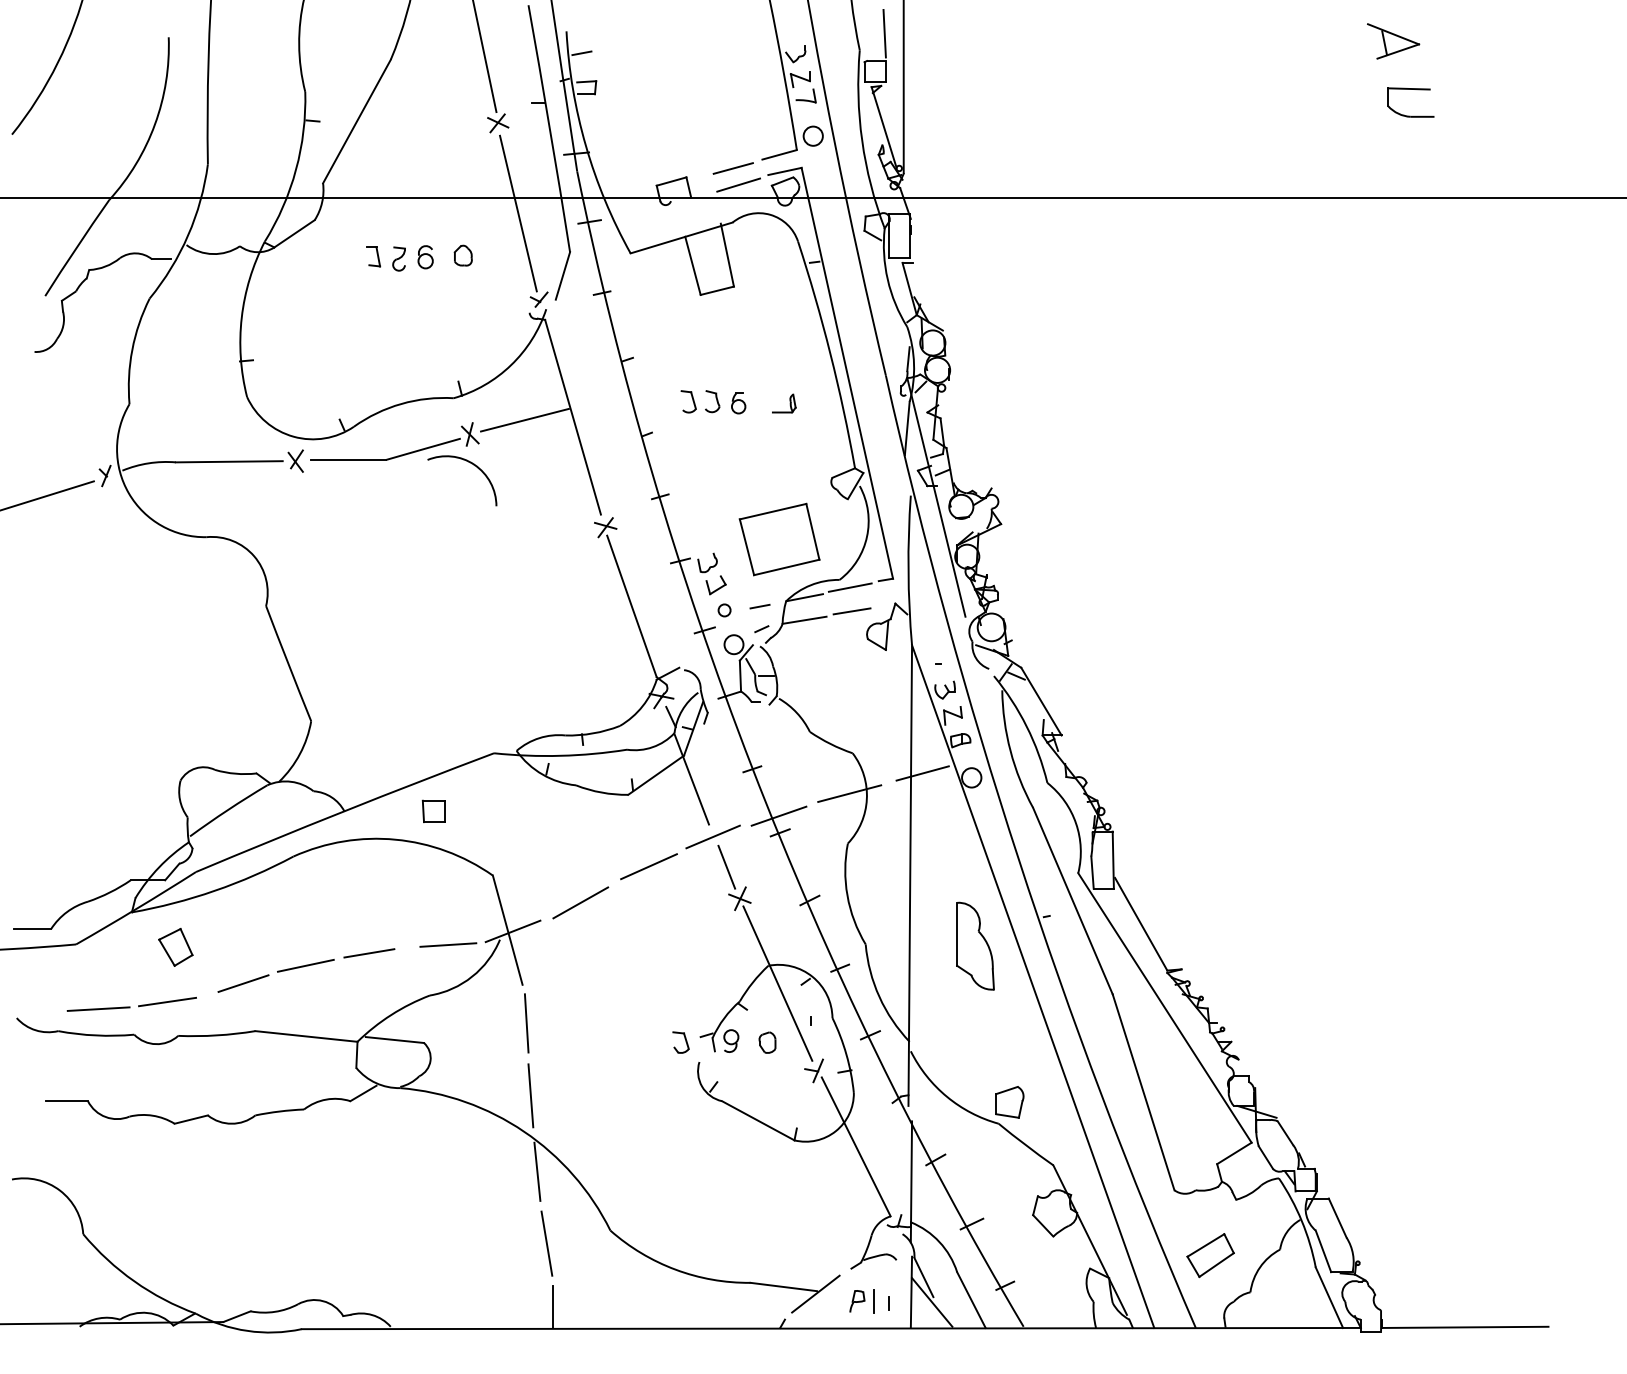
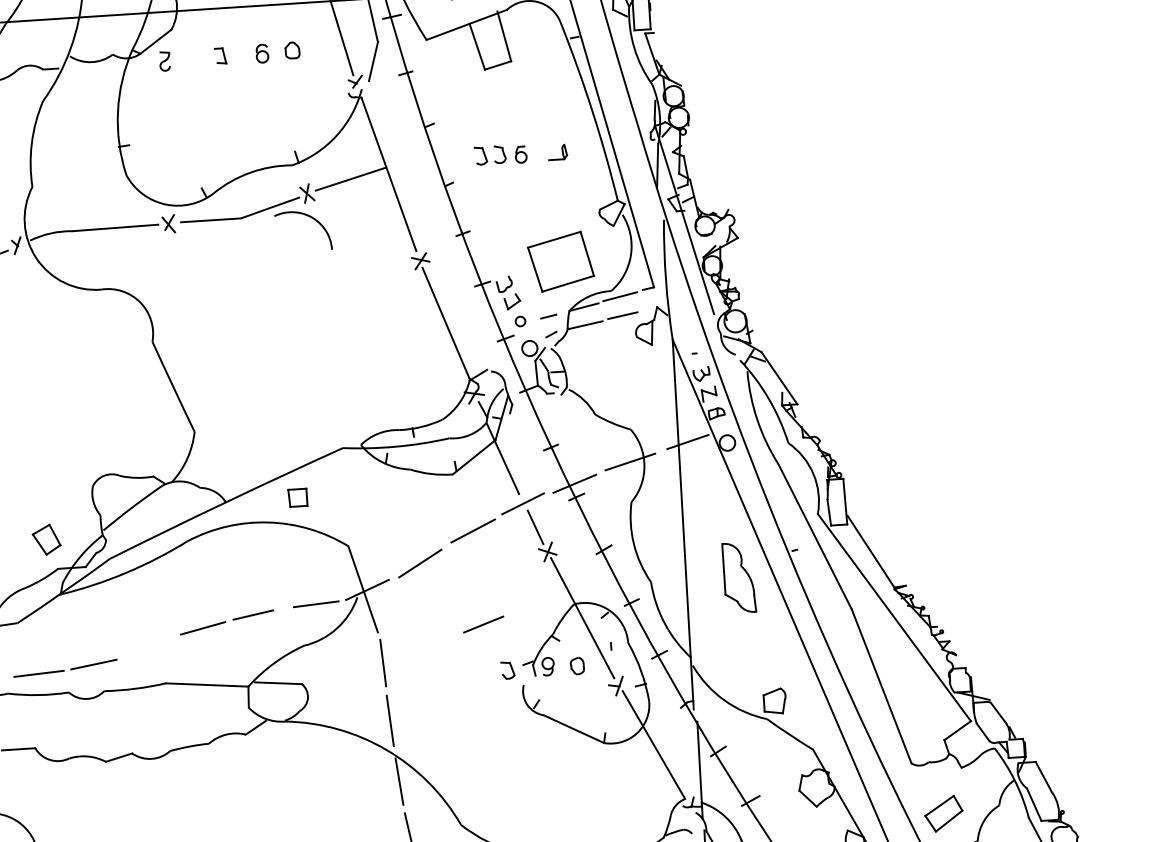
part: (398, 258) -> (164, 61), moved
part: (175, 947) -> (46, 539), moved
line: (243, 983) -> (483, 624), moved

